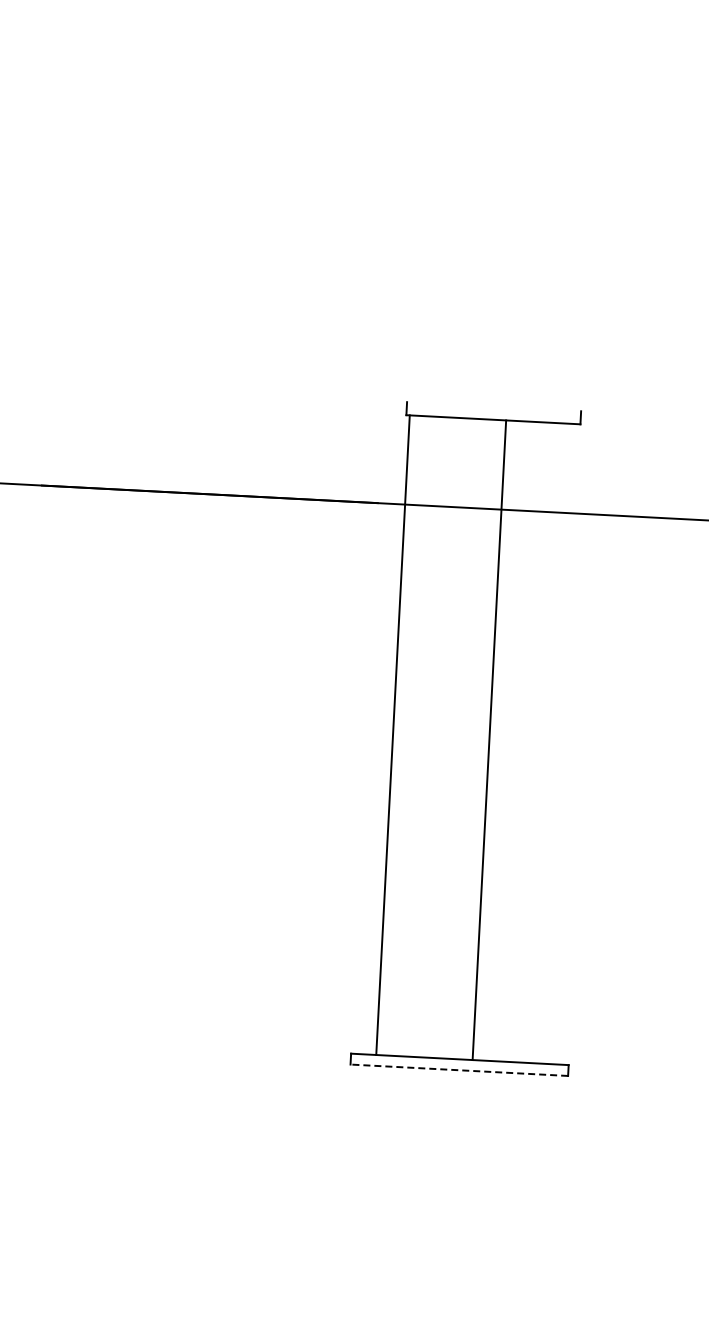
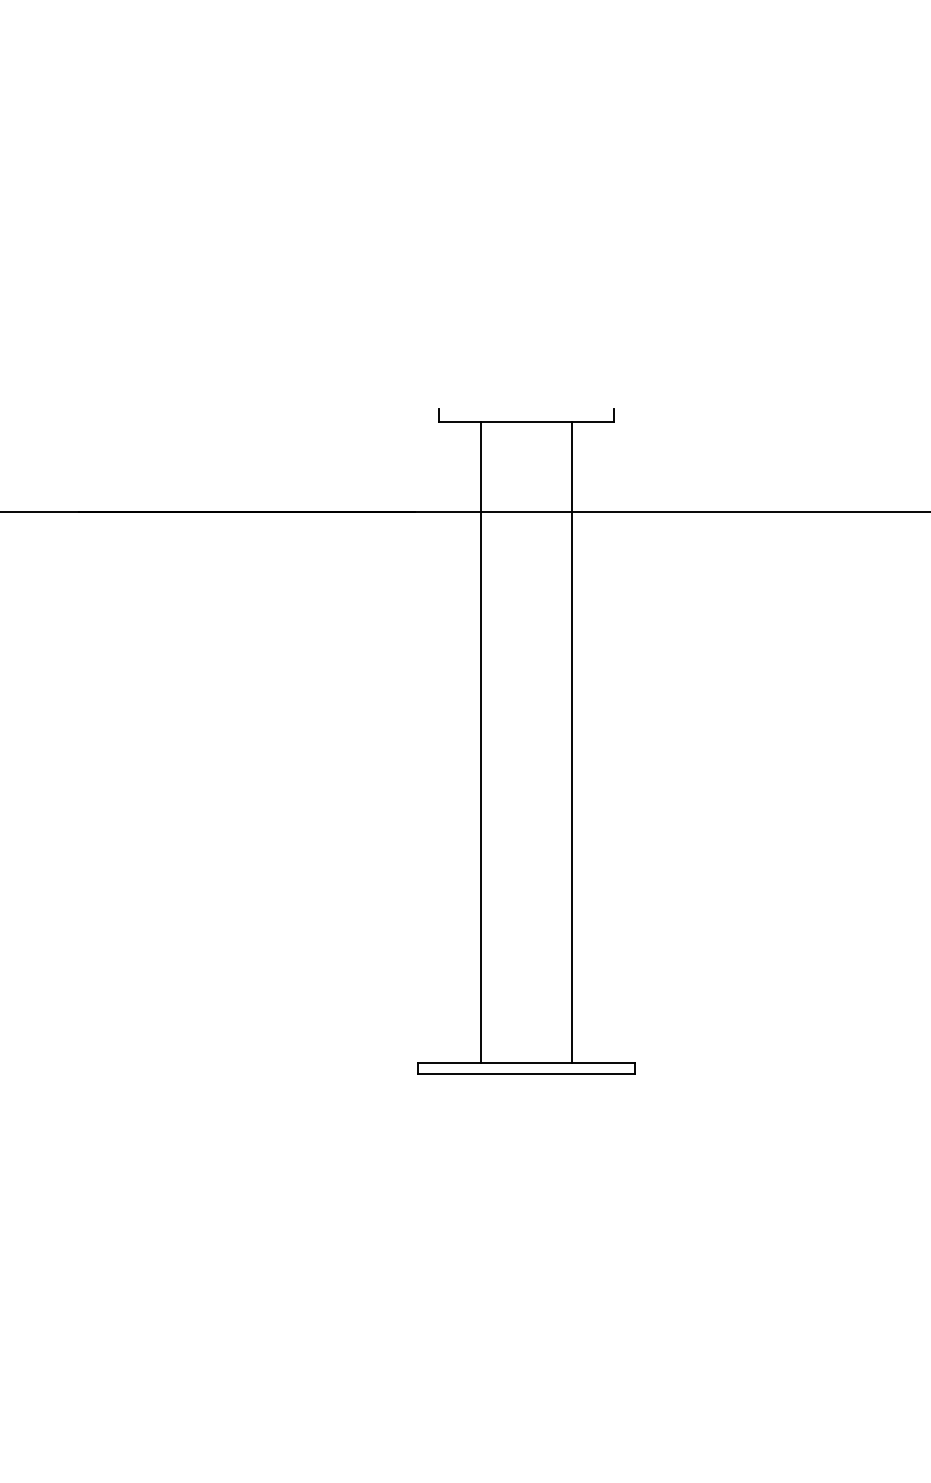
line: (392, 735) -> (480, 742), moved
line: (489, 740) -> (572, 742), moved
line: (459, 1070) -> (526, 1073), dashed -> solid

